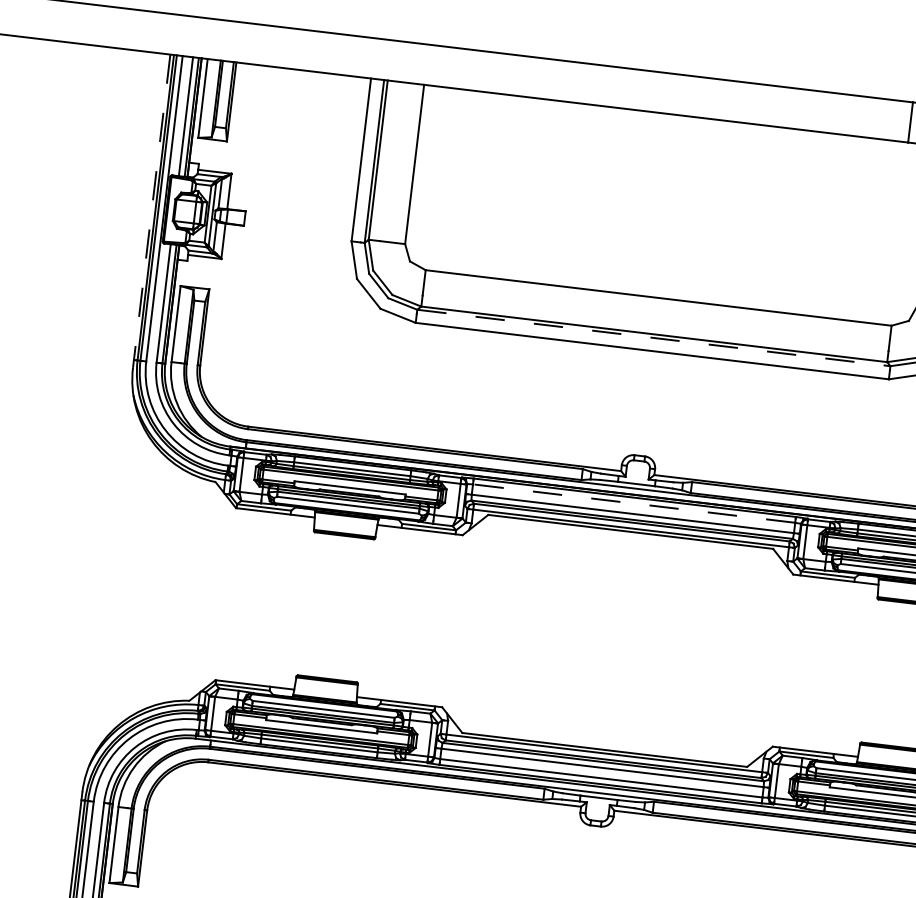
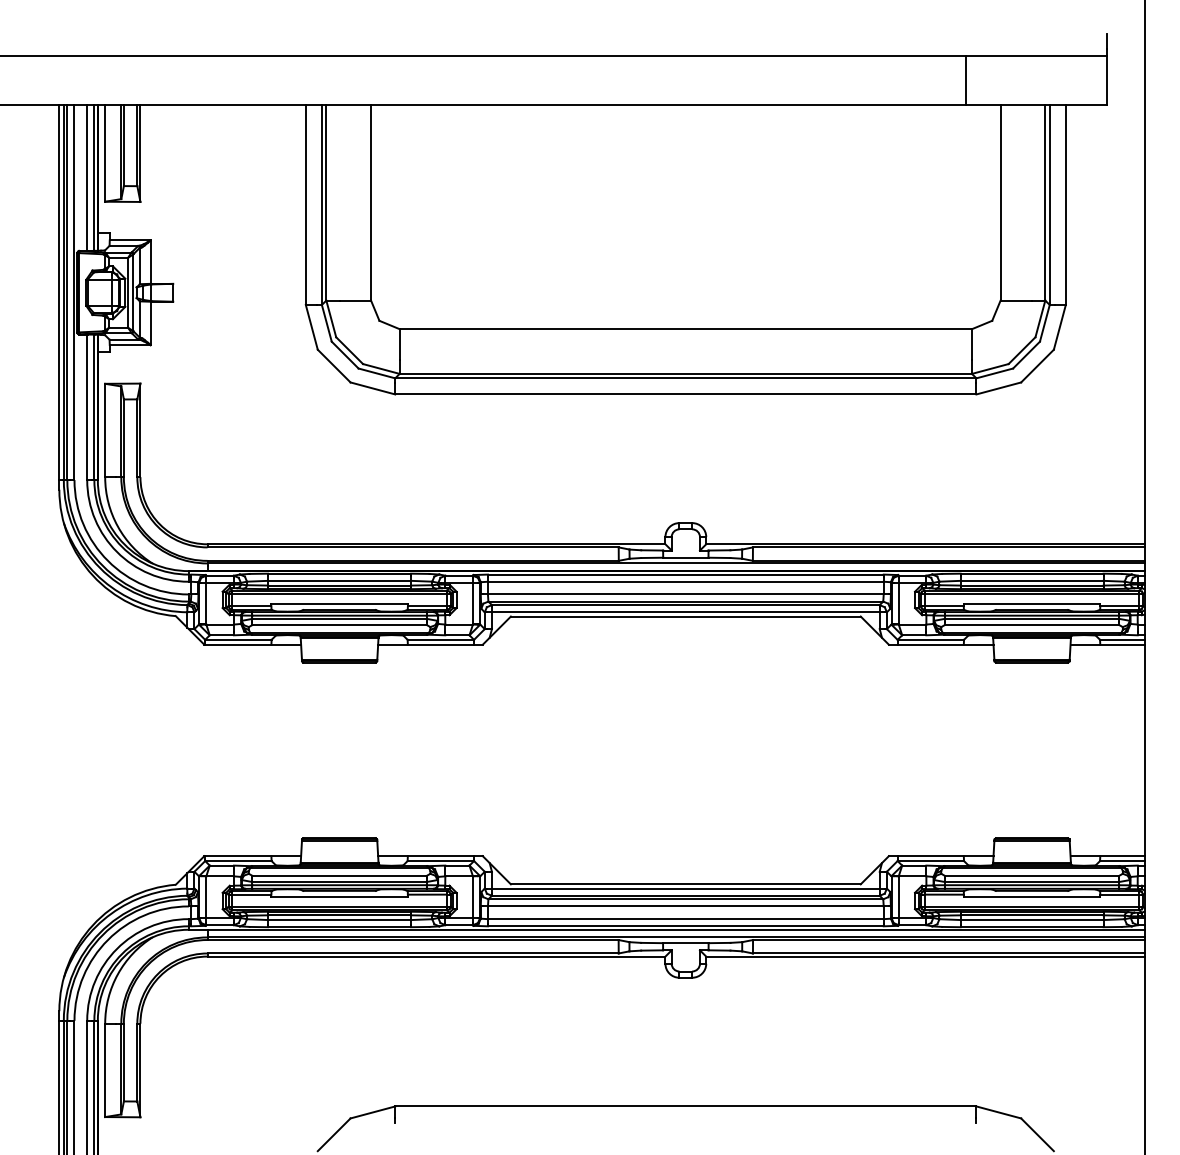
line: (151, 211) -> (59, 297), dashed -> solid
line: (653, 338) -> (685, 378), dashed -> solid
line: (633, 503) -> (685, 581), dashed -> solid

